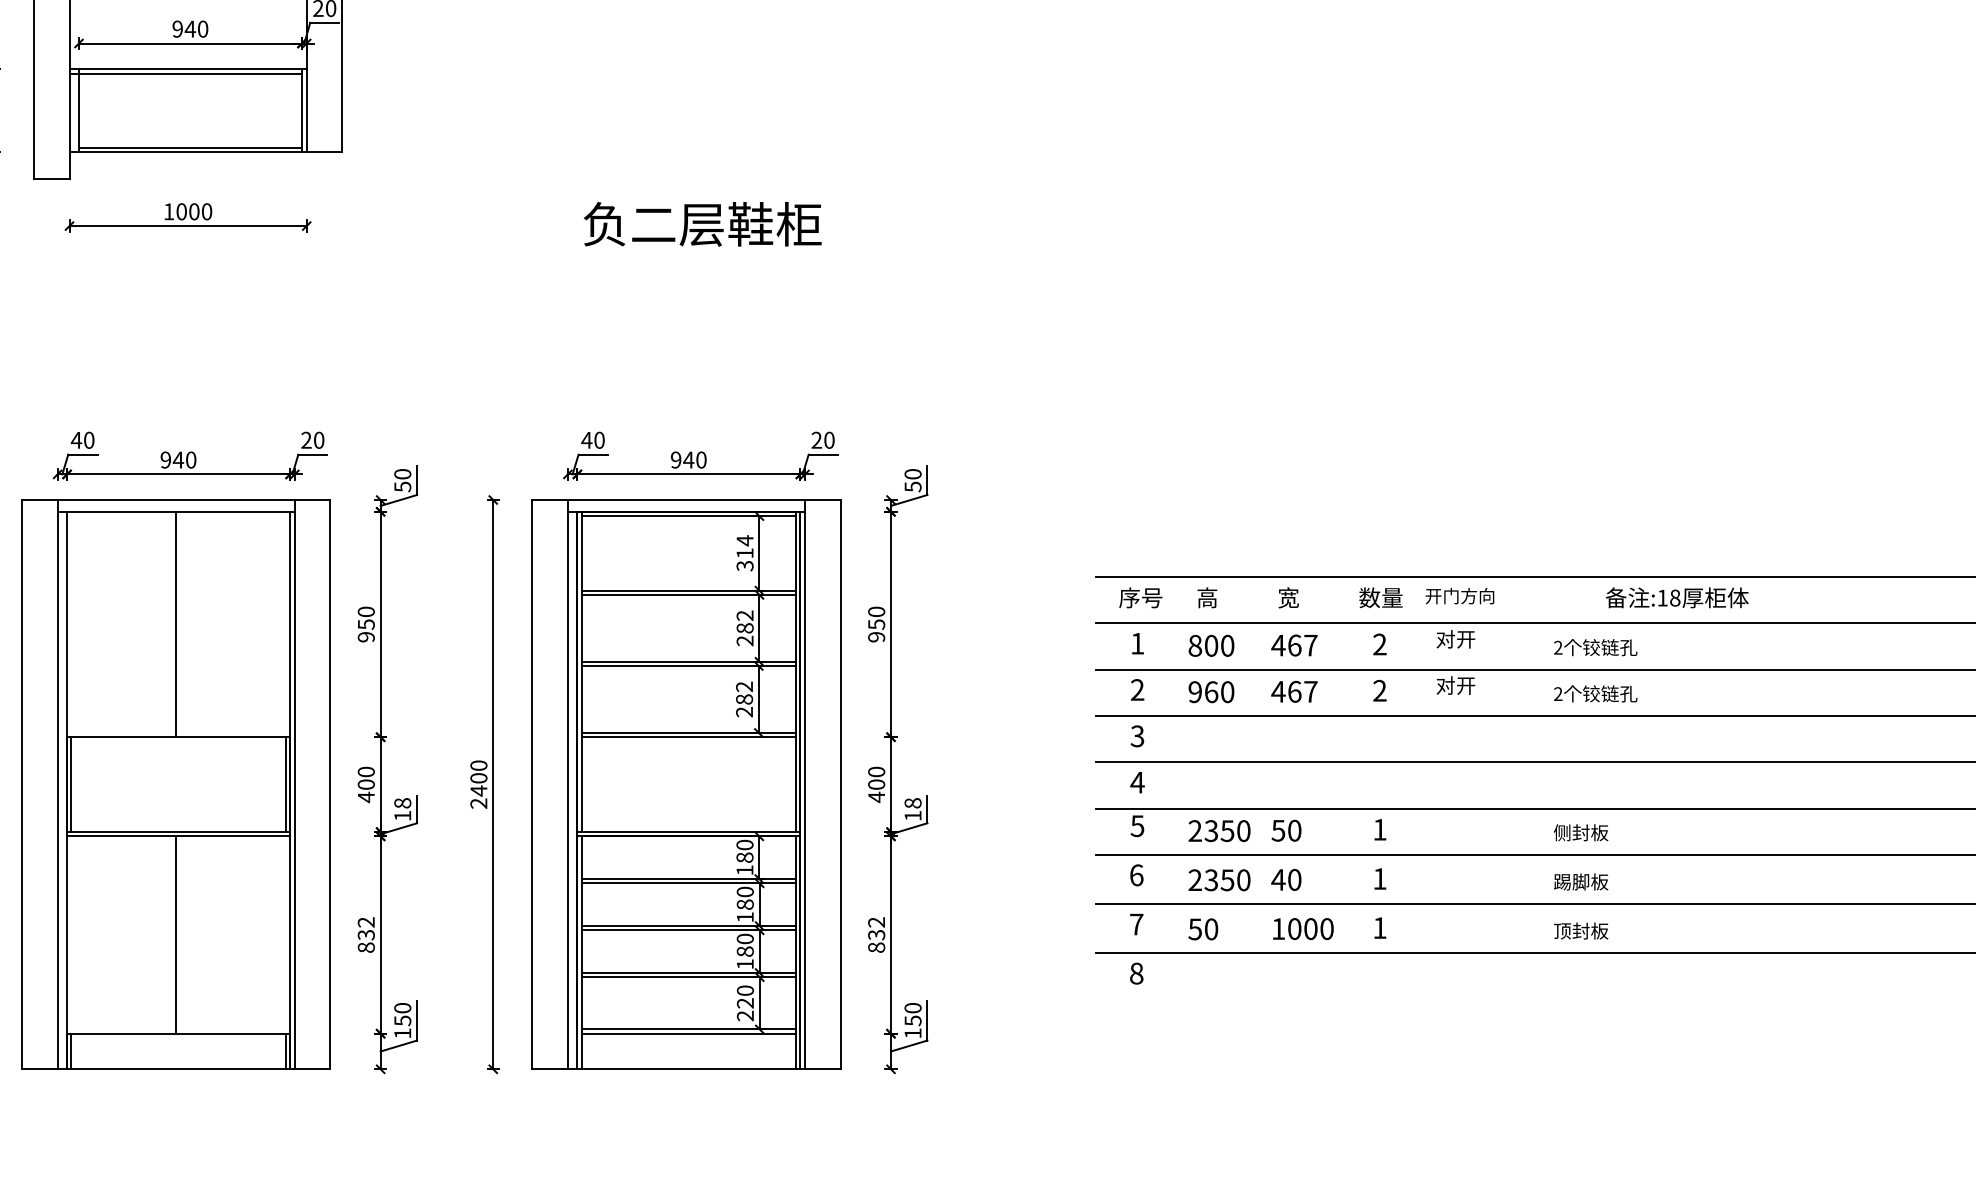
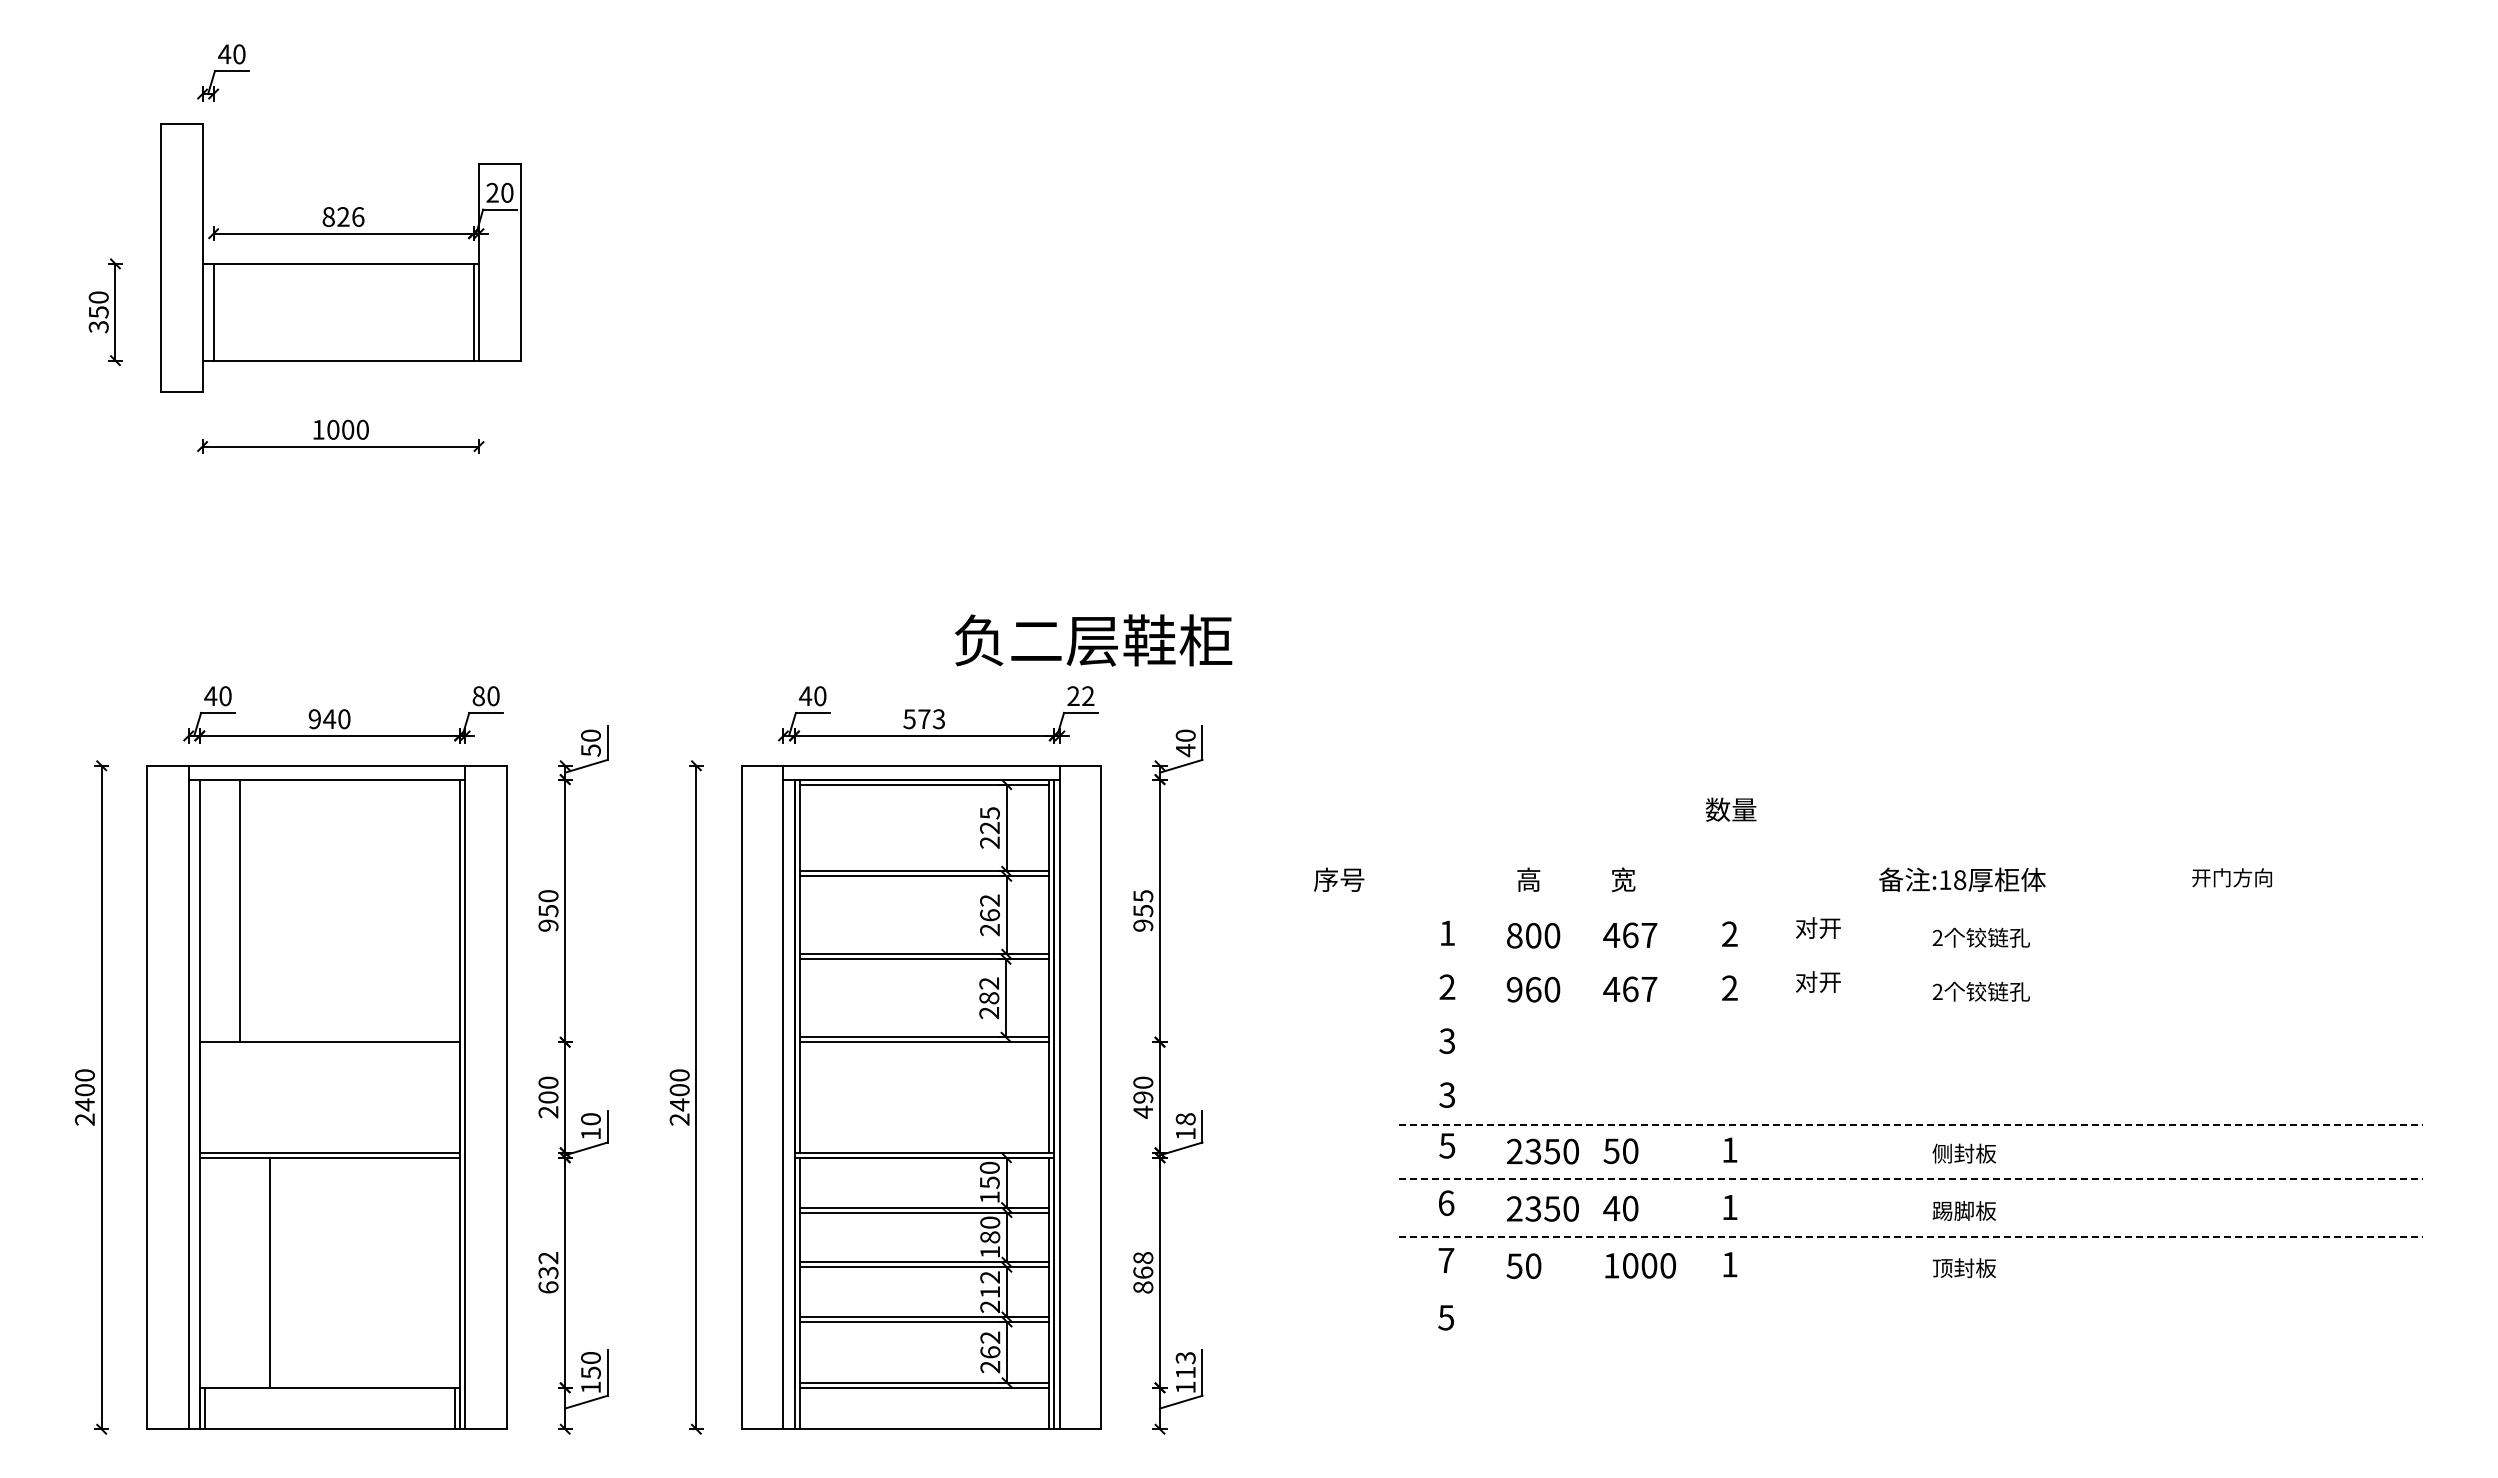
text: (190, 28) -> (343, 216), 940 -> 826
line: (185, 73) -> (337, 268), removed
line: (190, 148) -> (343, 355), removed
text: (702, 224) -> (1093, 640), moved
text: (306, 440) -> (478, 696), 20 -> 80
text: (829, 440) -> (1088, 696), 20 -> 22
text: (688, 460) -> (924, 719), 940 -> 573
text: (912, 486) -> (1185, 750), 50 -> 40
text: (744, 552) -> (989, 827), 314 -> 225
line: (1534, 577) -> (1910, 855), removed
text: (1459, 595) -> (2231, 877), moved
text: (1141, 597) -> (1339, 879), moved
text: (1380, 597) -> (1730, 809), moved
text: (1677, 597) -> (1962, 879), moved
text: (876, 612) -> (1143, 896), 950 -> 955
line: (1534, 623) -> (1910, 909), removed
line: (175, 624) -> (239, 910), moved
text: (744, 628) -> (989, 915), 282 -> 262
line: (1534, 669) -> (1910, 963), removed
line: (1534, 716) -> (1910, 1017), removed
line: (1534, 762) -> (1910, 1071), removed
text: (1136, 782) -> (1446, 1094), 4 -> 3
line: (71, 784) -> (204, 1097), removed
line: (285, 784) -> (454, 1097), removed
text: (876, 784) -> (1143, 1097), 400 -> 490
text: (366, 796) -> (548, 1111), 400 -> 200
text: (402, 803) -> (590, 1119), 18 -> 10
line: (1535, 808) -> (1911, 1125), solid -> dashed
line: (1535, 854) -> (1911, 1179), solid -> dashed
text: (744, 857) -> (989, 1182), 180 -> 150
line: (1535, 903) -> (1911, 1236), solid -> dashed
text: (876, 928) -> (1143, 1265), 832 -> 868
line: (175, 934) -> (269, 1272), moved
text: (366, 947) -> (548, 1287), 832 -> 632
text: (745, 951) -> (990, 1291), 180 -> 212
line: (1534, 953) -> (1910, 1294), removed
text: (1136, 973) -> (1446, 1317), 8 -> 5
text: (745, 996) -> (990, 1344), 220 -> 262
text: (912, 1014) -> (1185, 1365), 150 -> 113

